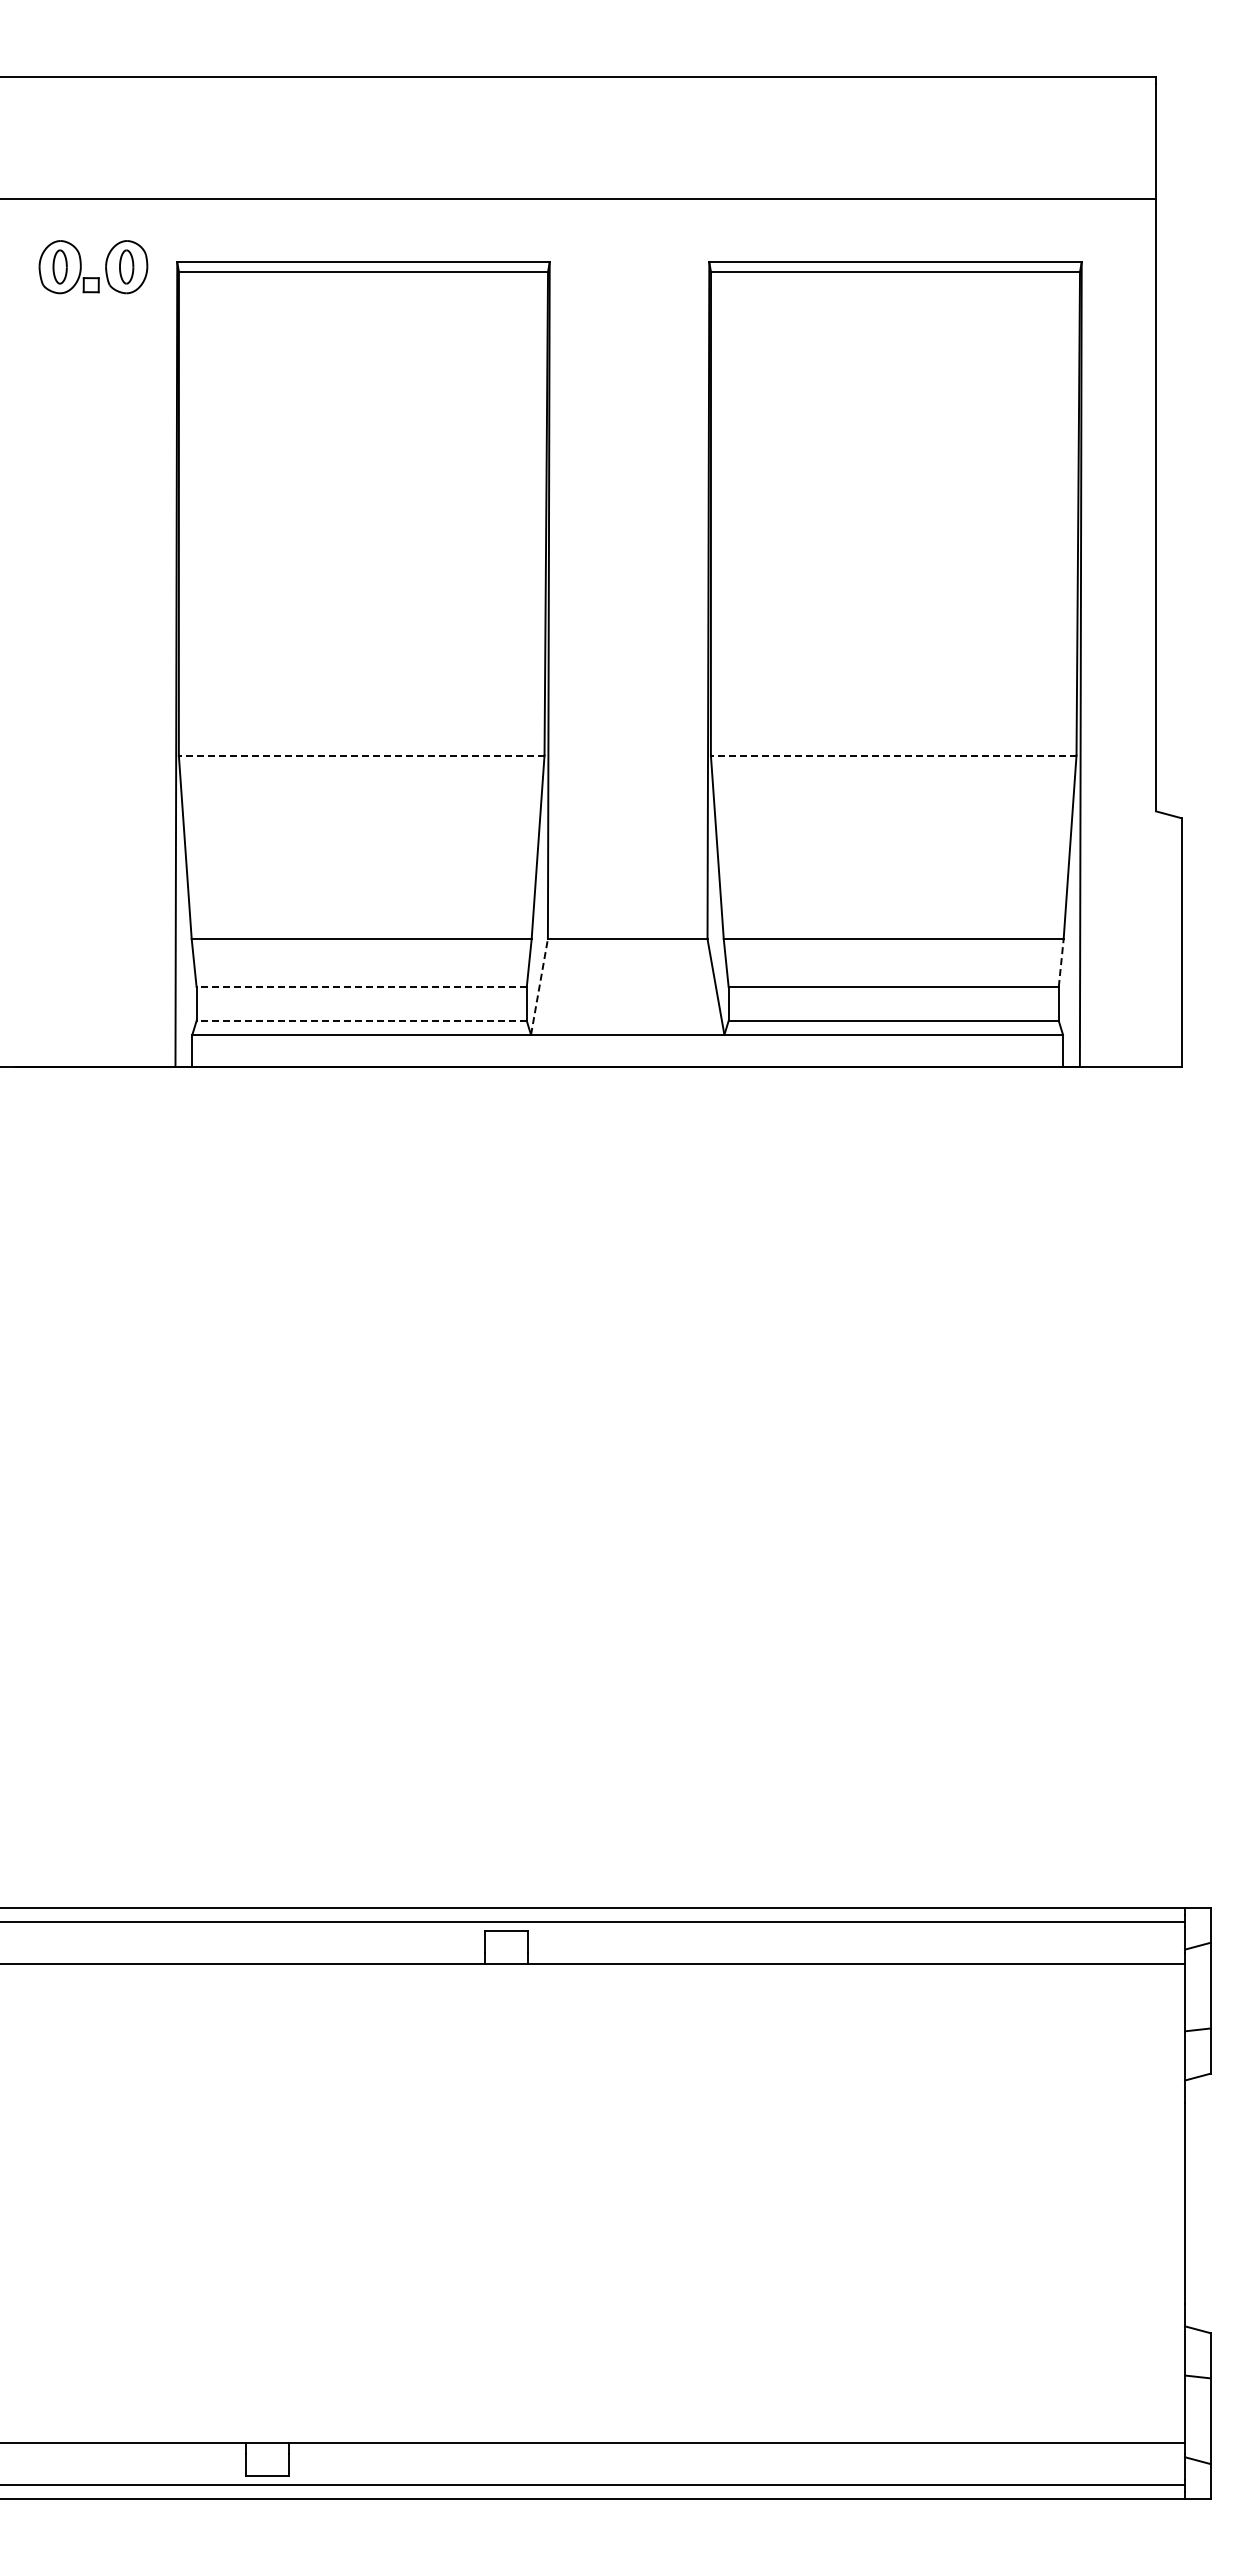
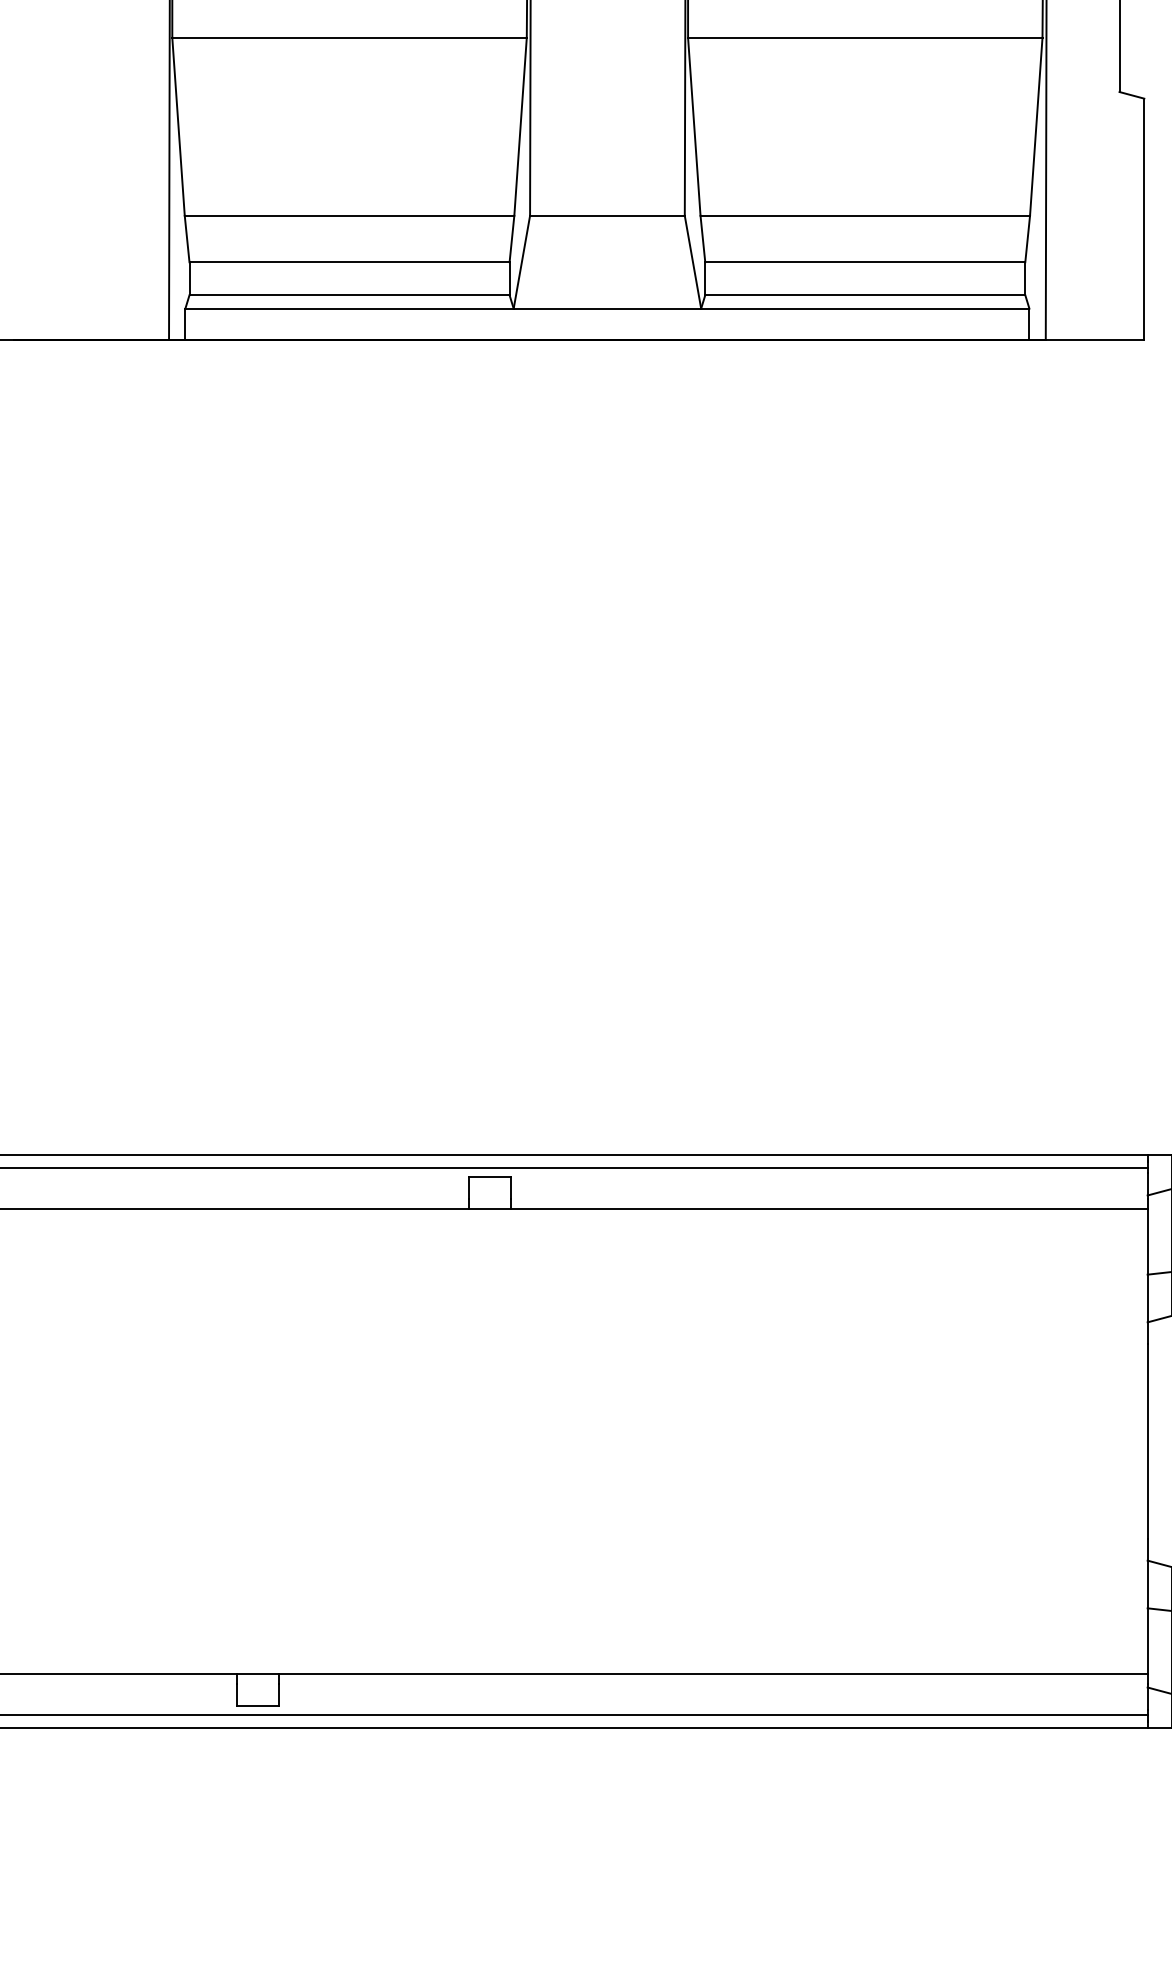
line: (361, 755) -> (349, 37), dashed -> solid
line: (893, 755) -> (865, 37), dashed -> solid
line: (1061, 962) -> (1027, 238), dashed -> solid
line: (361, 986) -> (349, 261), dashed -> solid
line: (539, 986) -> (521, 261), dashed -> solid
line: (361, 1021) -> (349, 295), dashed -> solid

